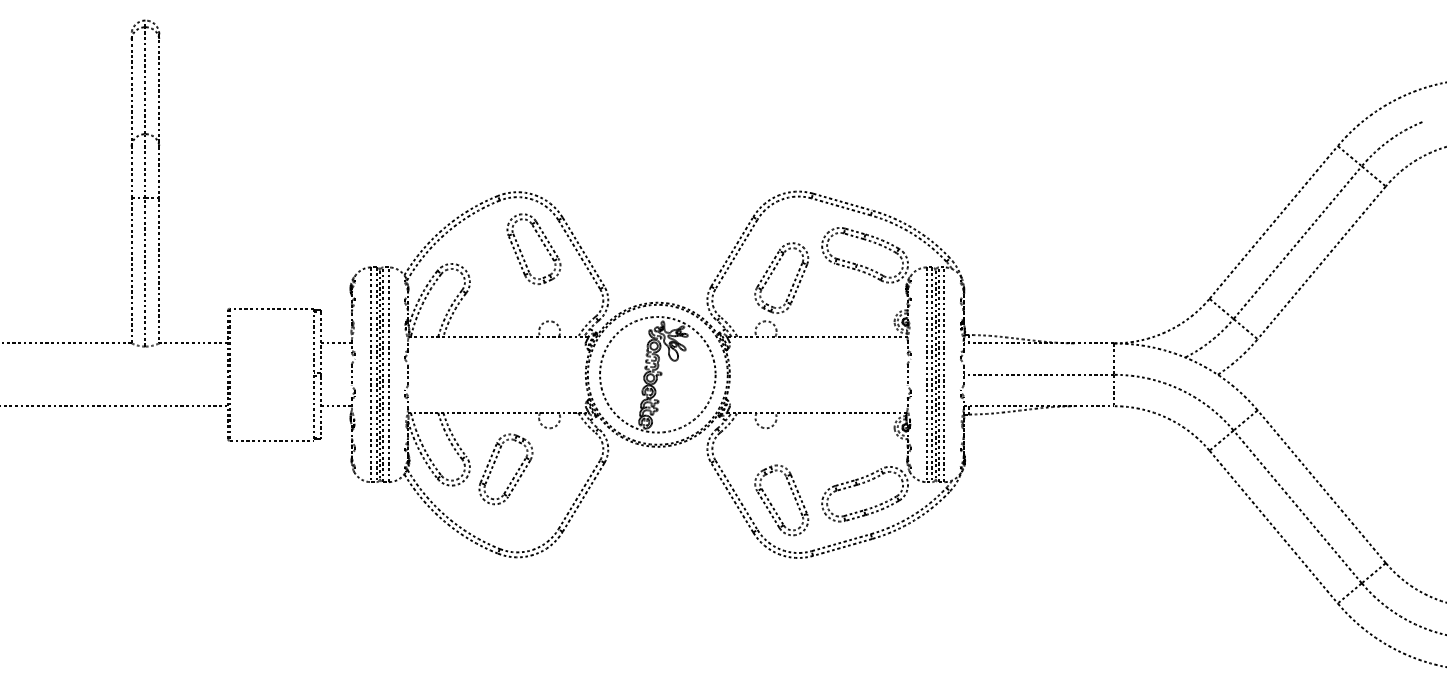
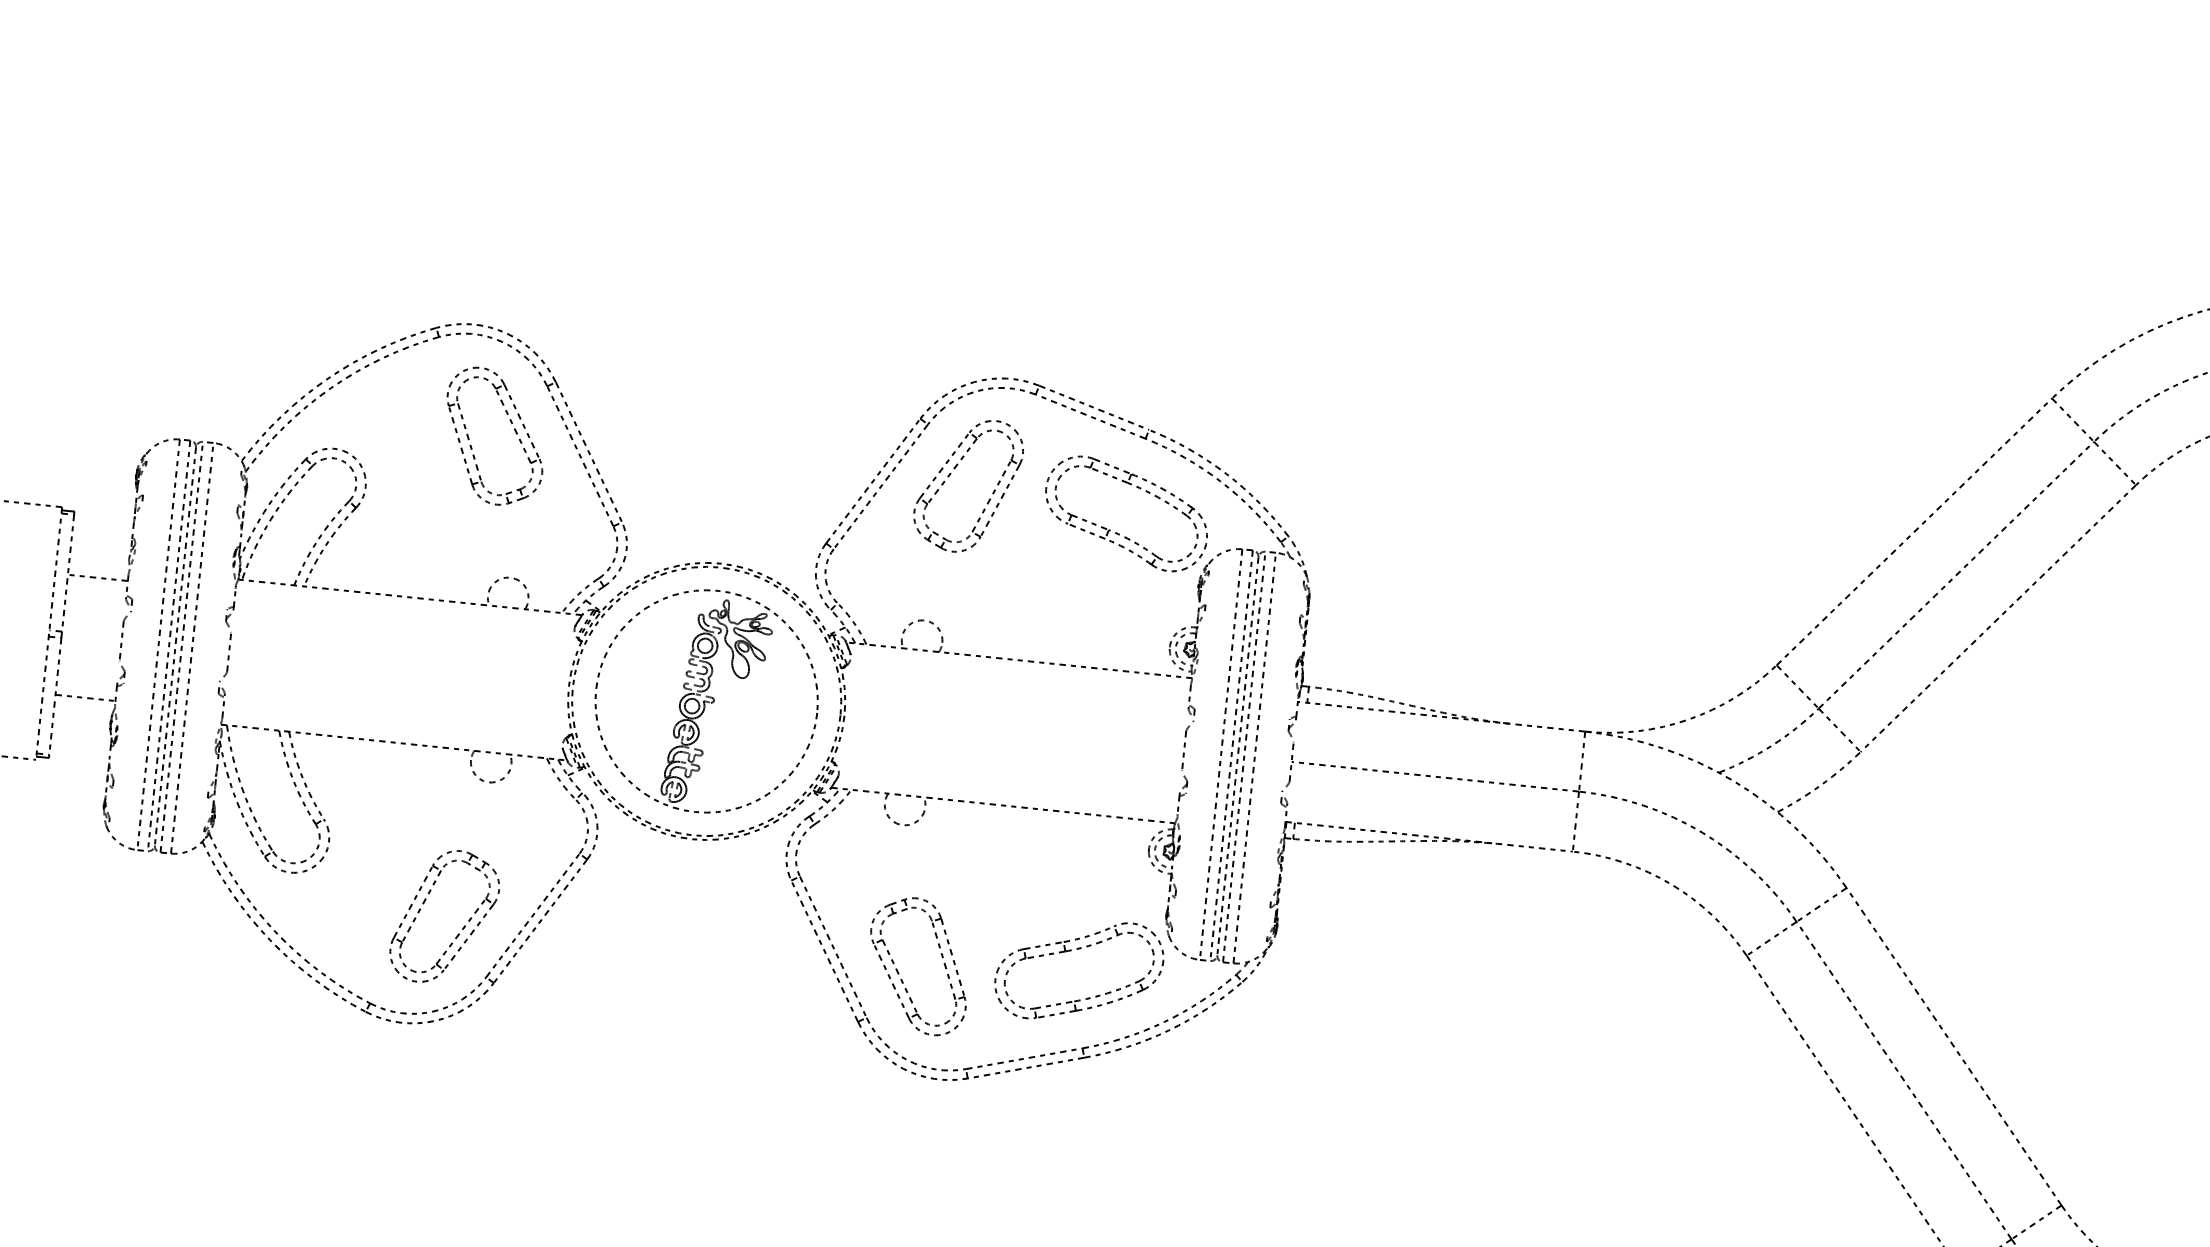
part: (772, 273) -> (951, 474), moved
part: (515, 473) -> (462, 926), moved

